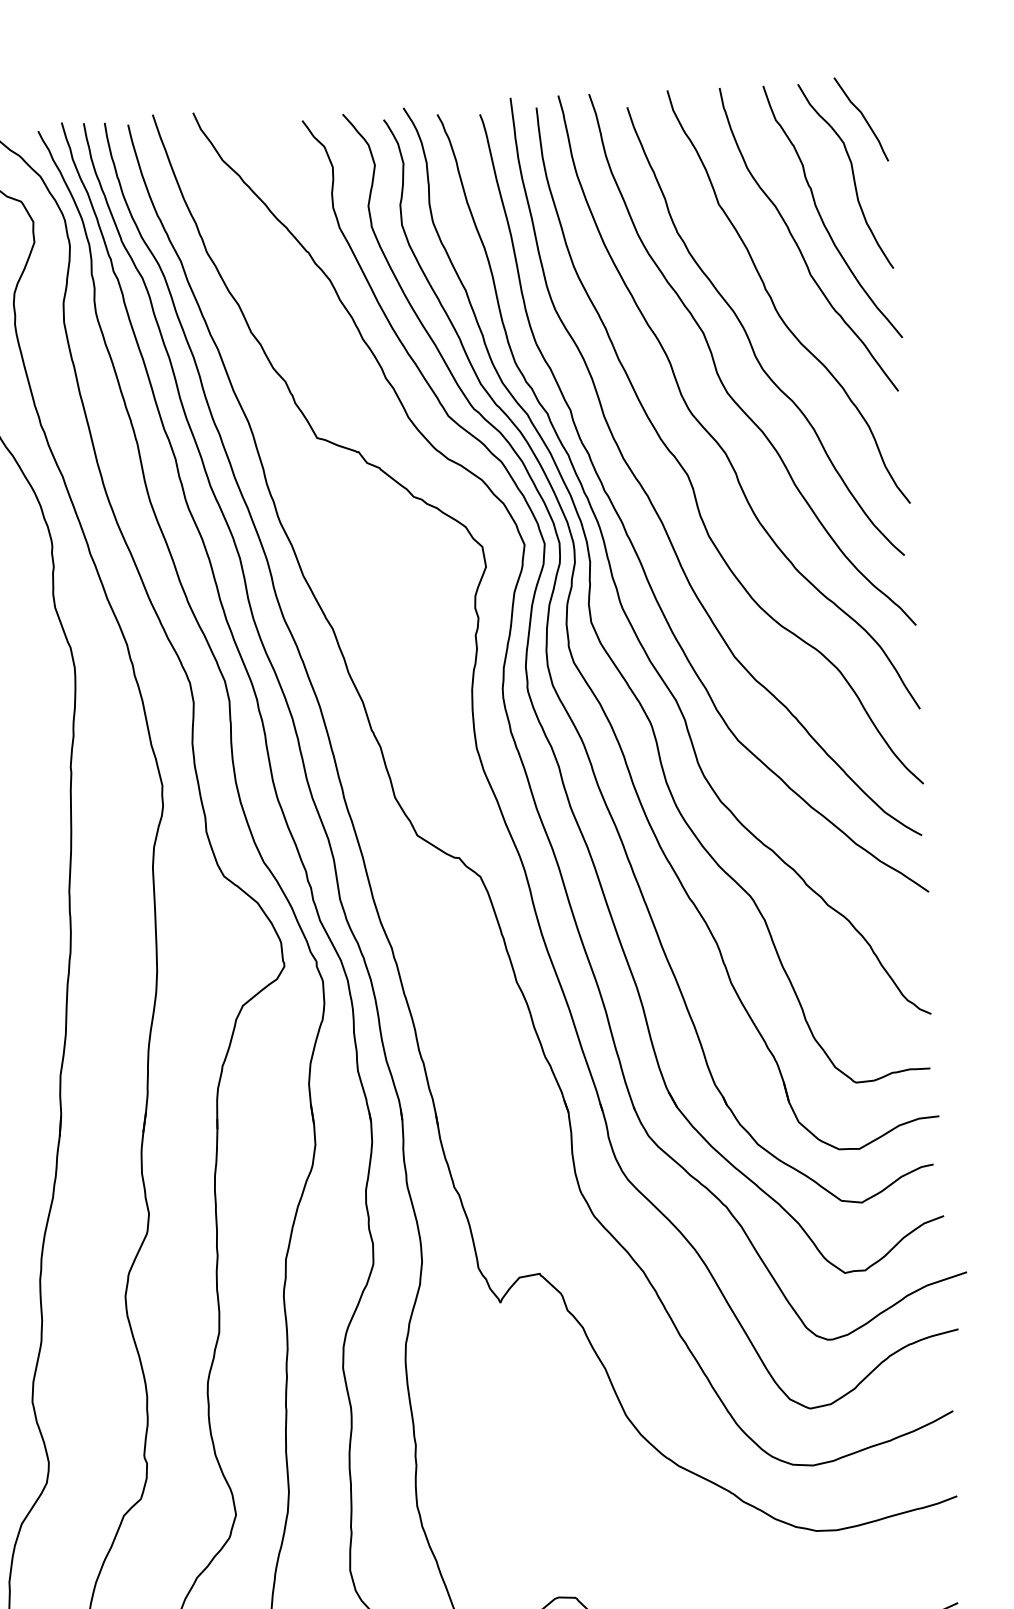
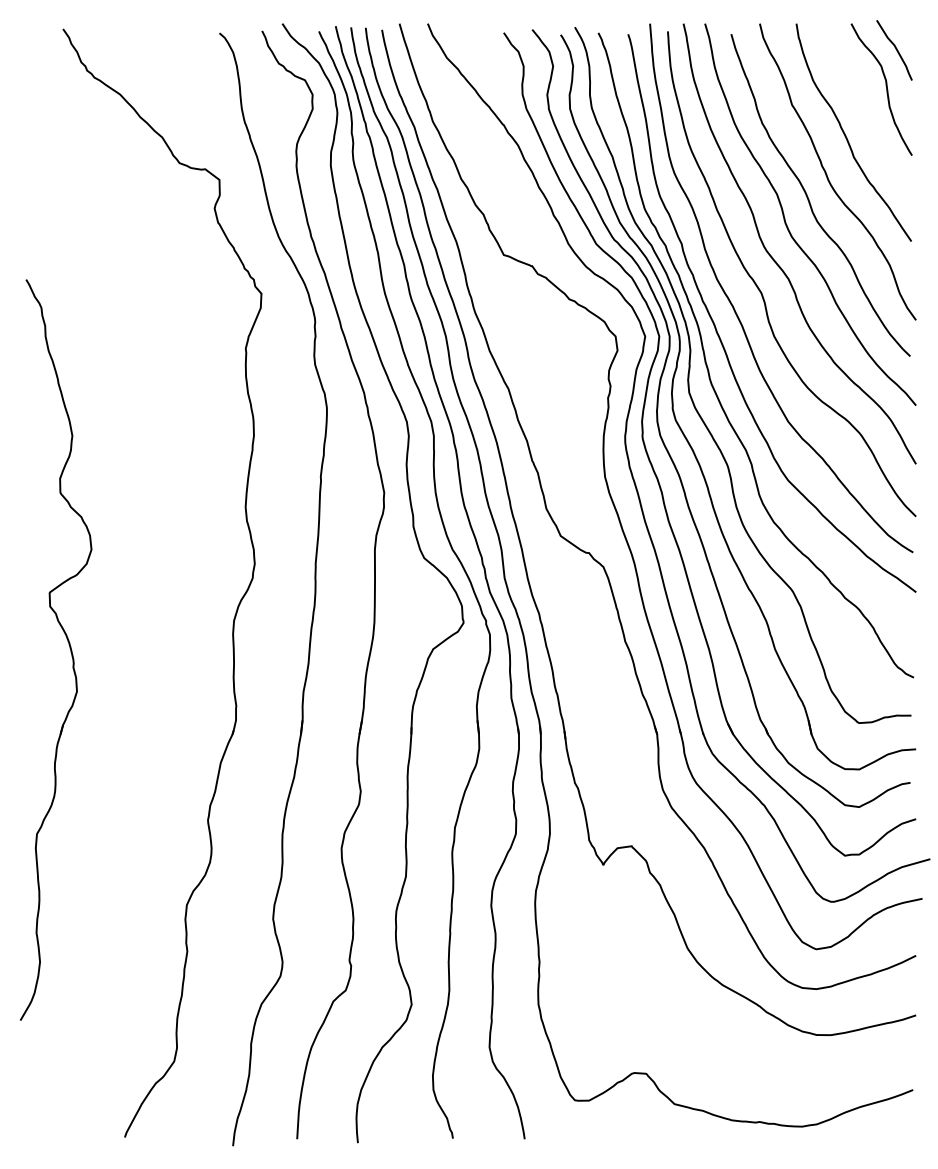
curve: (821, 214) -> (863, 115), removed

